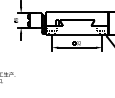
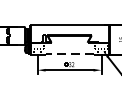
line: (77, 35) -> (69, 54), solid -> dashed

